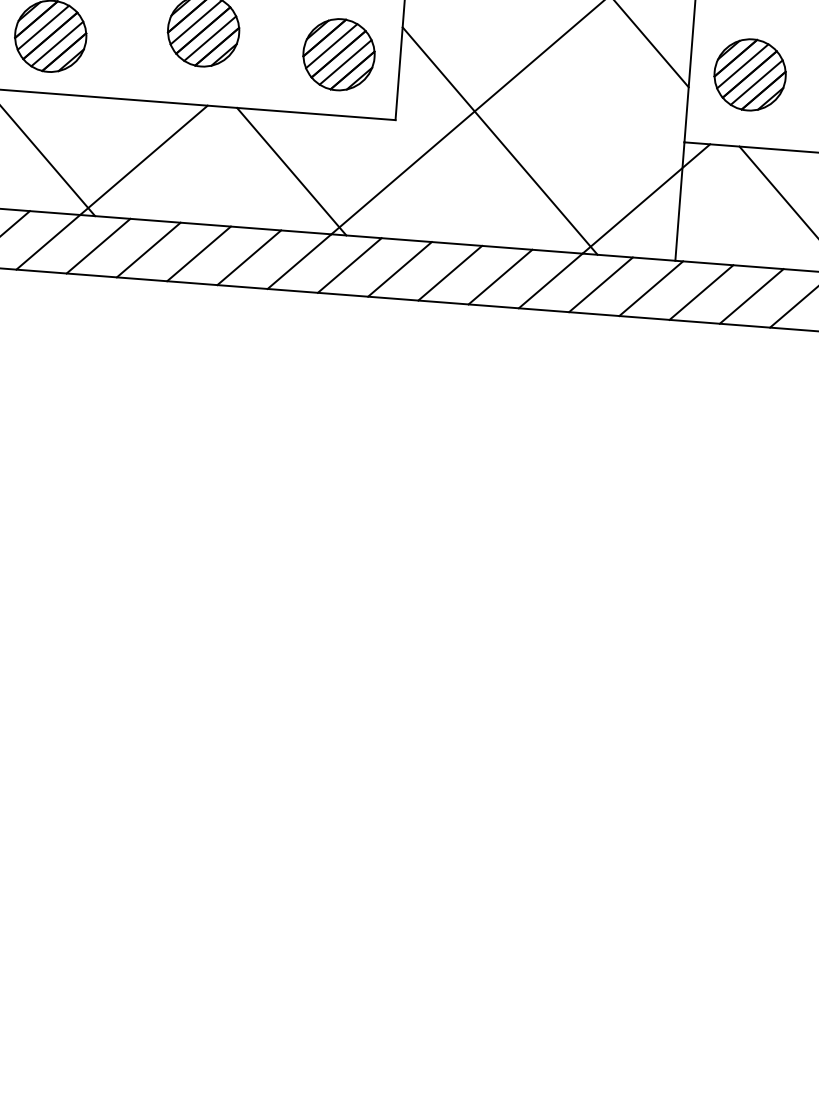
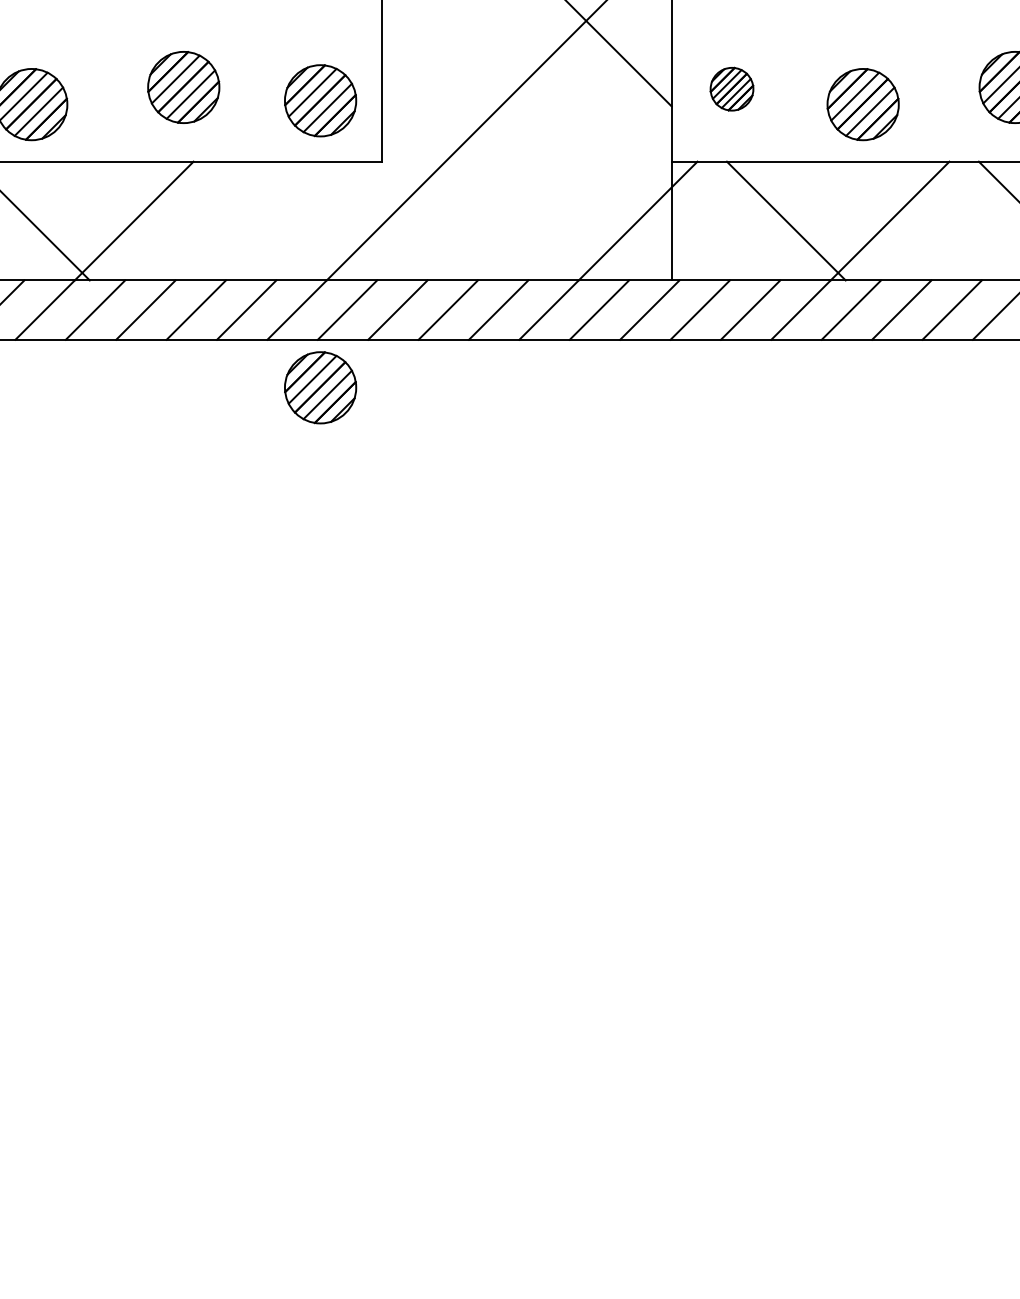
part: (749, 73) -> (731, 88), size x0.6
line: (499, 141) -> (487, 174), removed
line: (291, 171) -> (282, 220), removed
part: (316, 340) -> (320, 387), added

